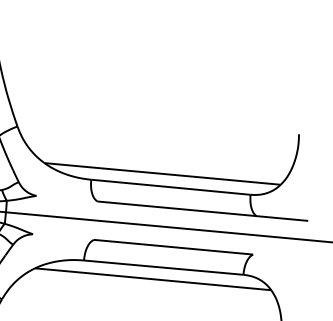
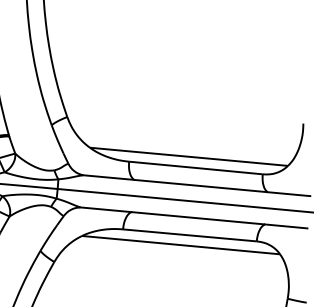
line: (66, 198) -> (108, 177), added
line: (63, 236) -> (105, 209), added
line: (277, 257) -> (285, 226), added

